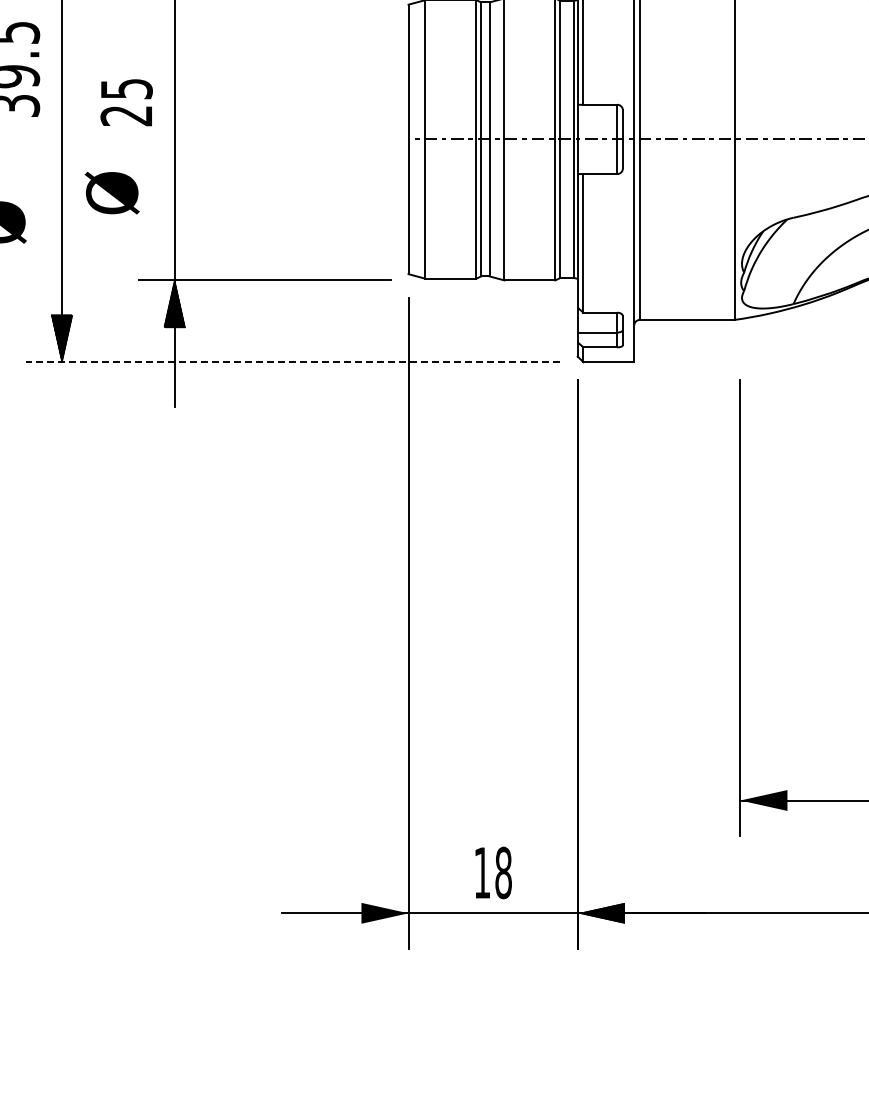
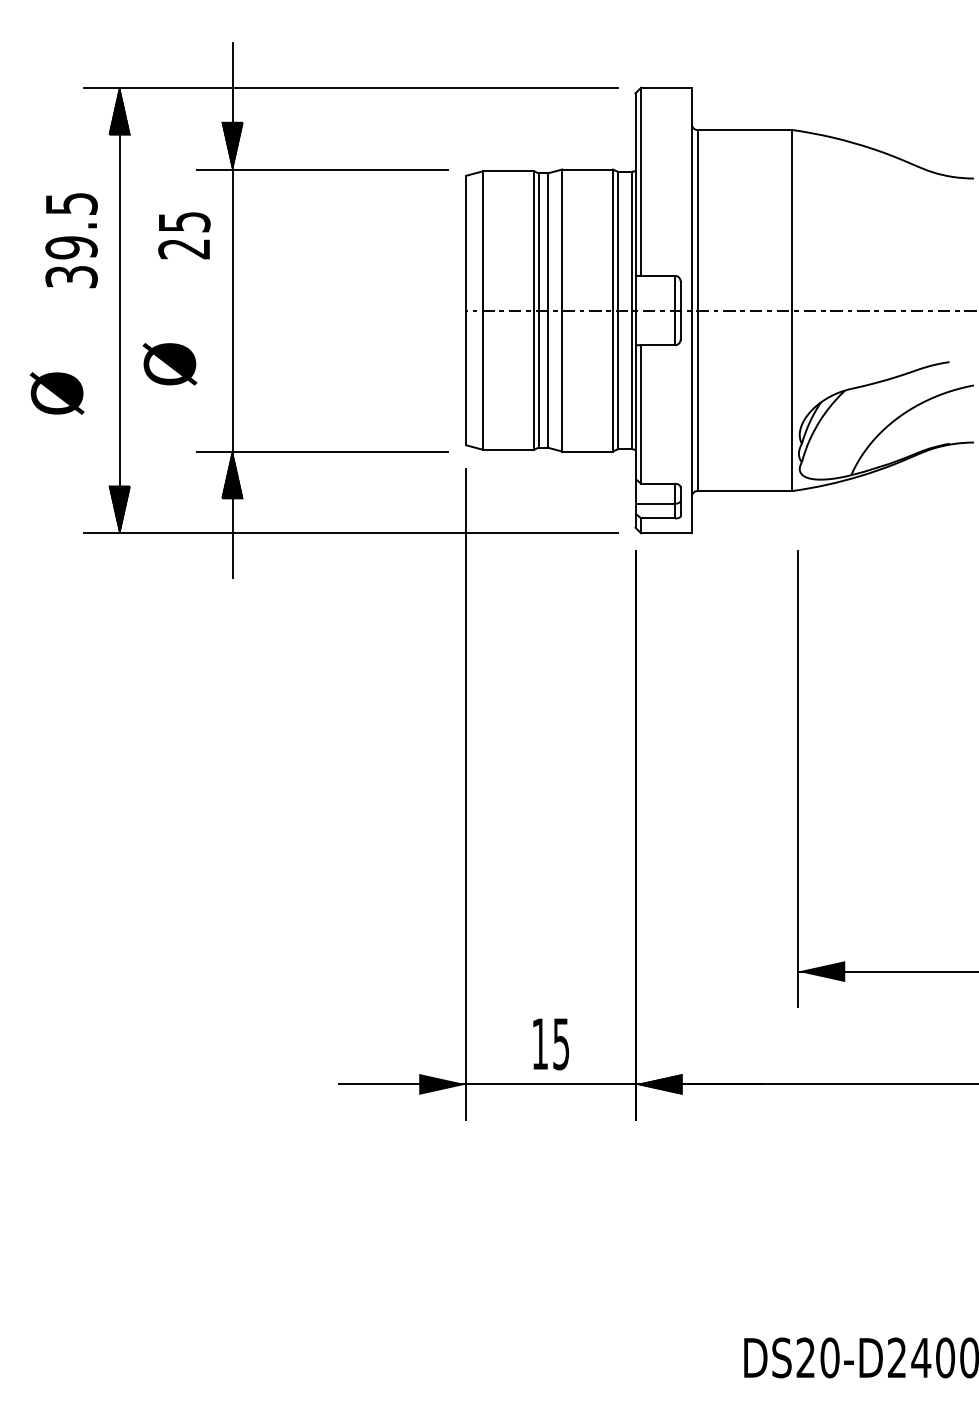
text: (126, 102) -> (184, 235), moved
line: (292, 362) -> (350, 533), dashed -> solid
text: (503, 872) -> (561, 1043), 18 -> 15

